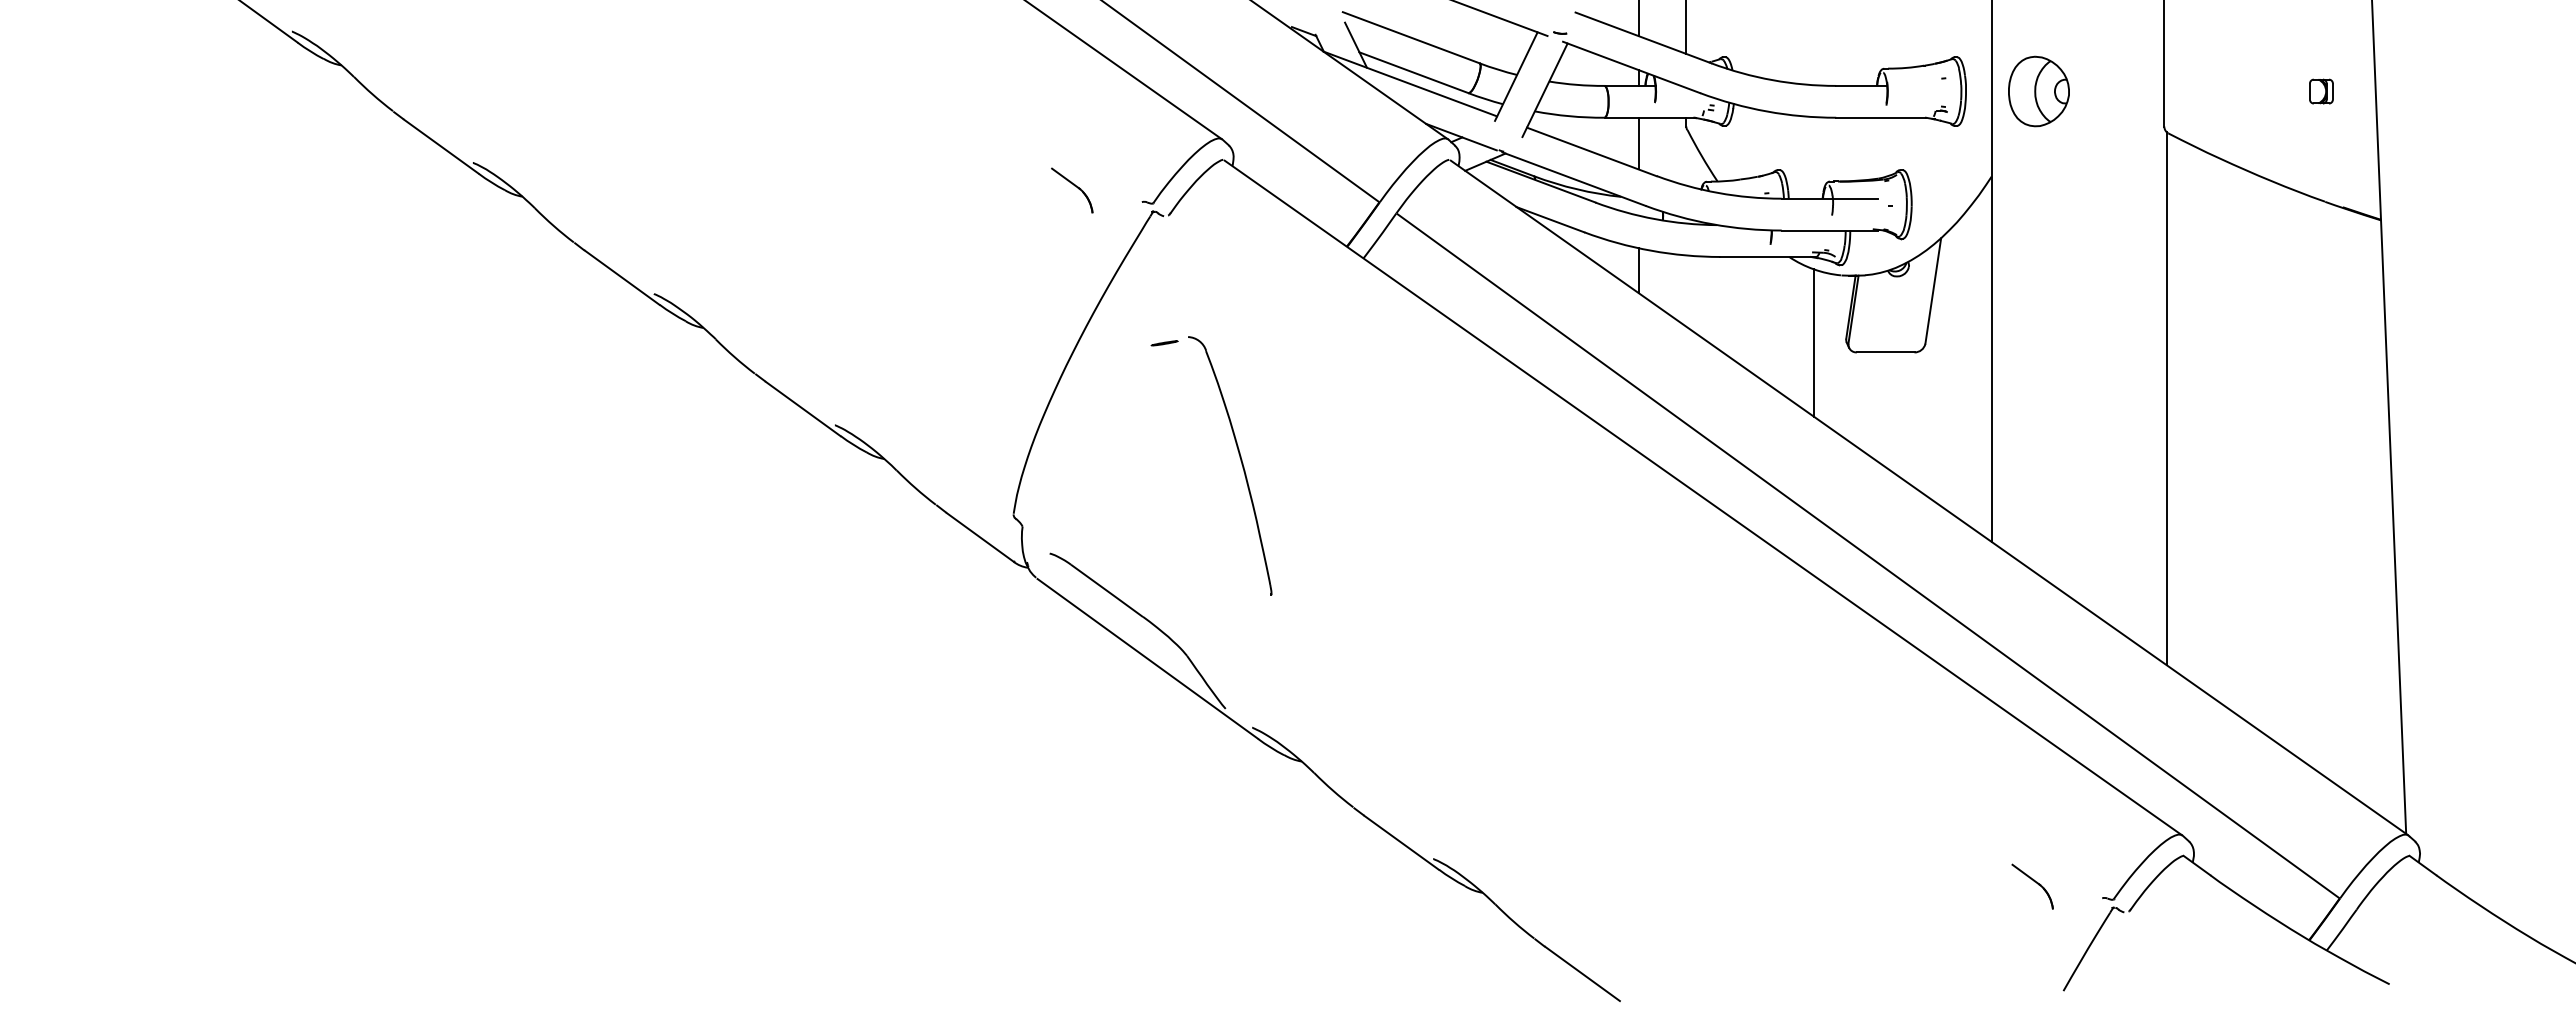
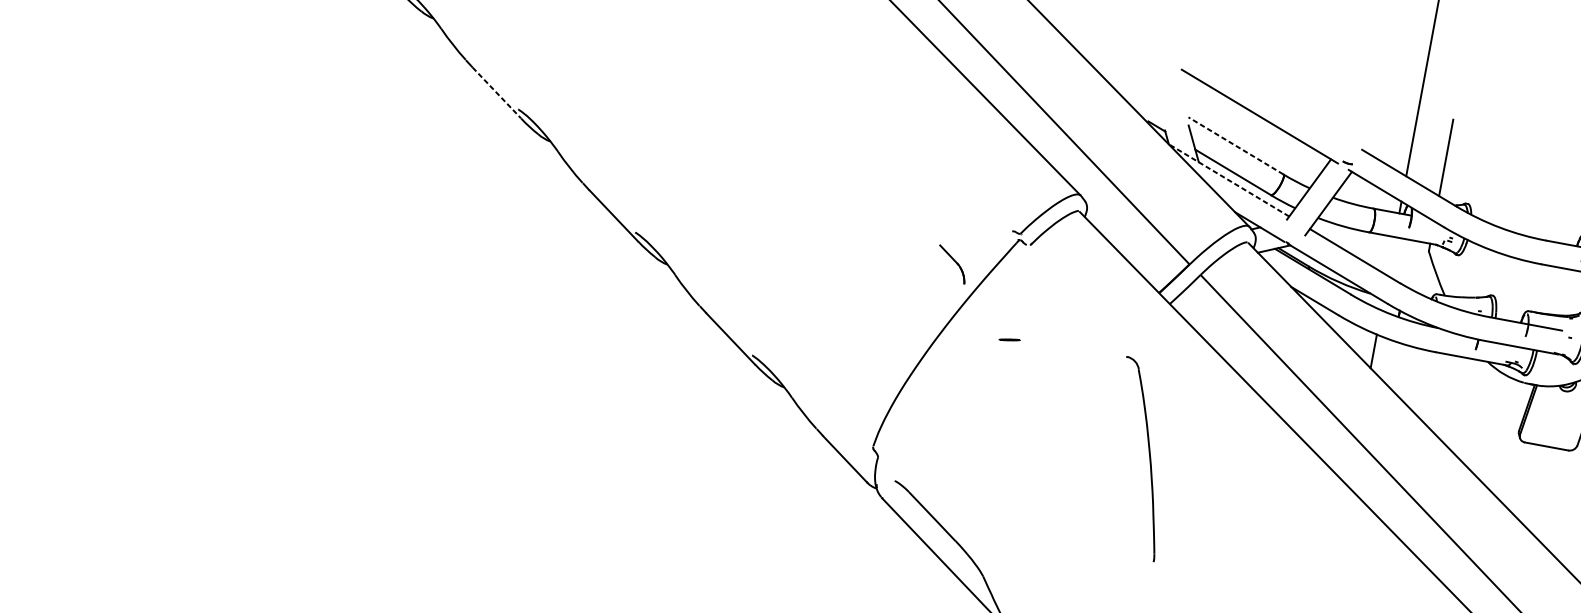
line: (1411, 37) -> (1236, 145), solid -> dashed
line: (1410, 83) -> (1229, 179), solid -> dashed
line: (1639, 143) -> (1391, 256), removed
line: (441, 146) -> (497, 92), solid -> dashed
part: (1072, 190) -> (952, 264), moved
line: (1814, 342) -> (1494, 429), removed
part: (1240, 461) -> (1149, 457), moved

